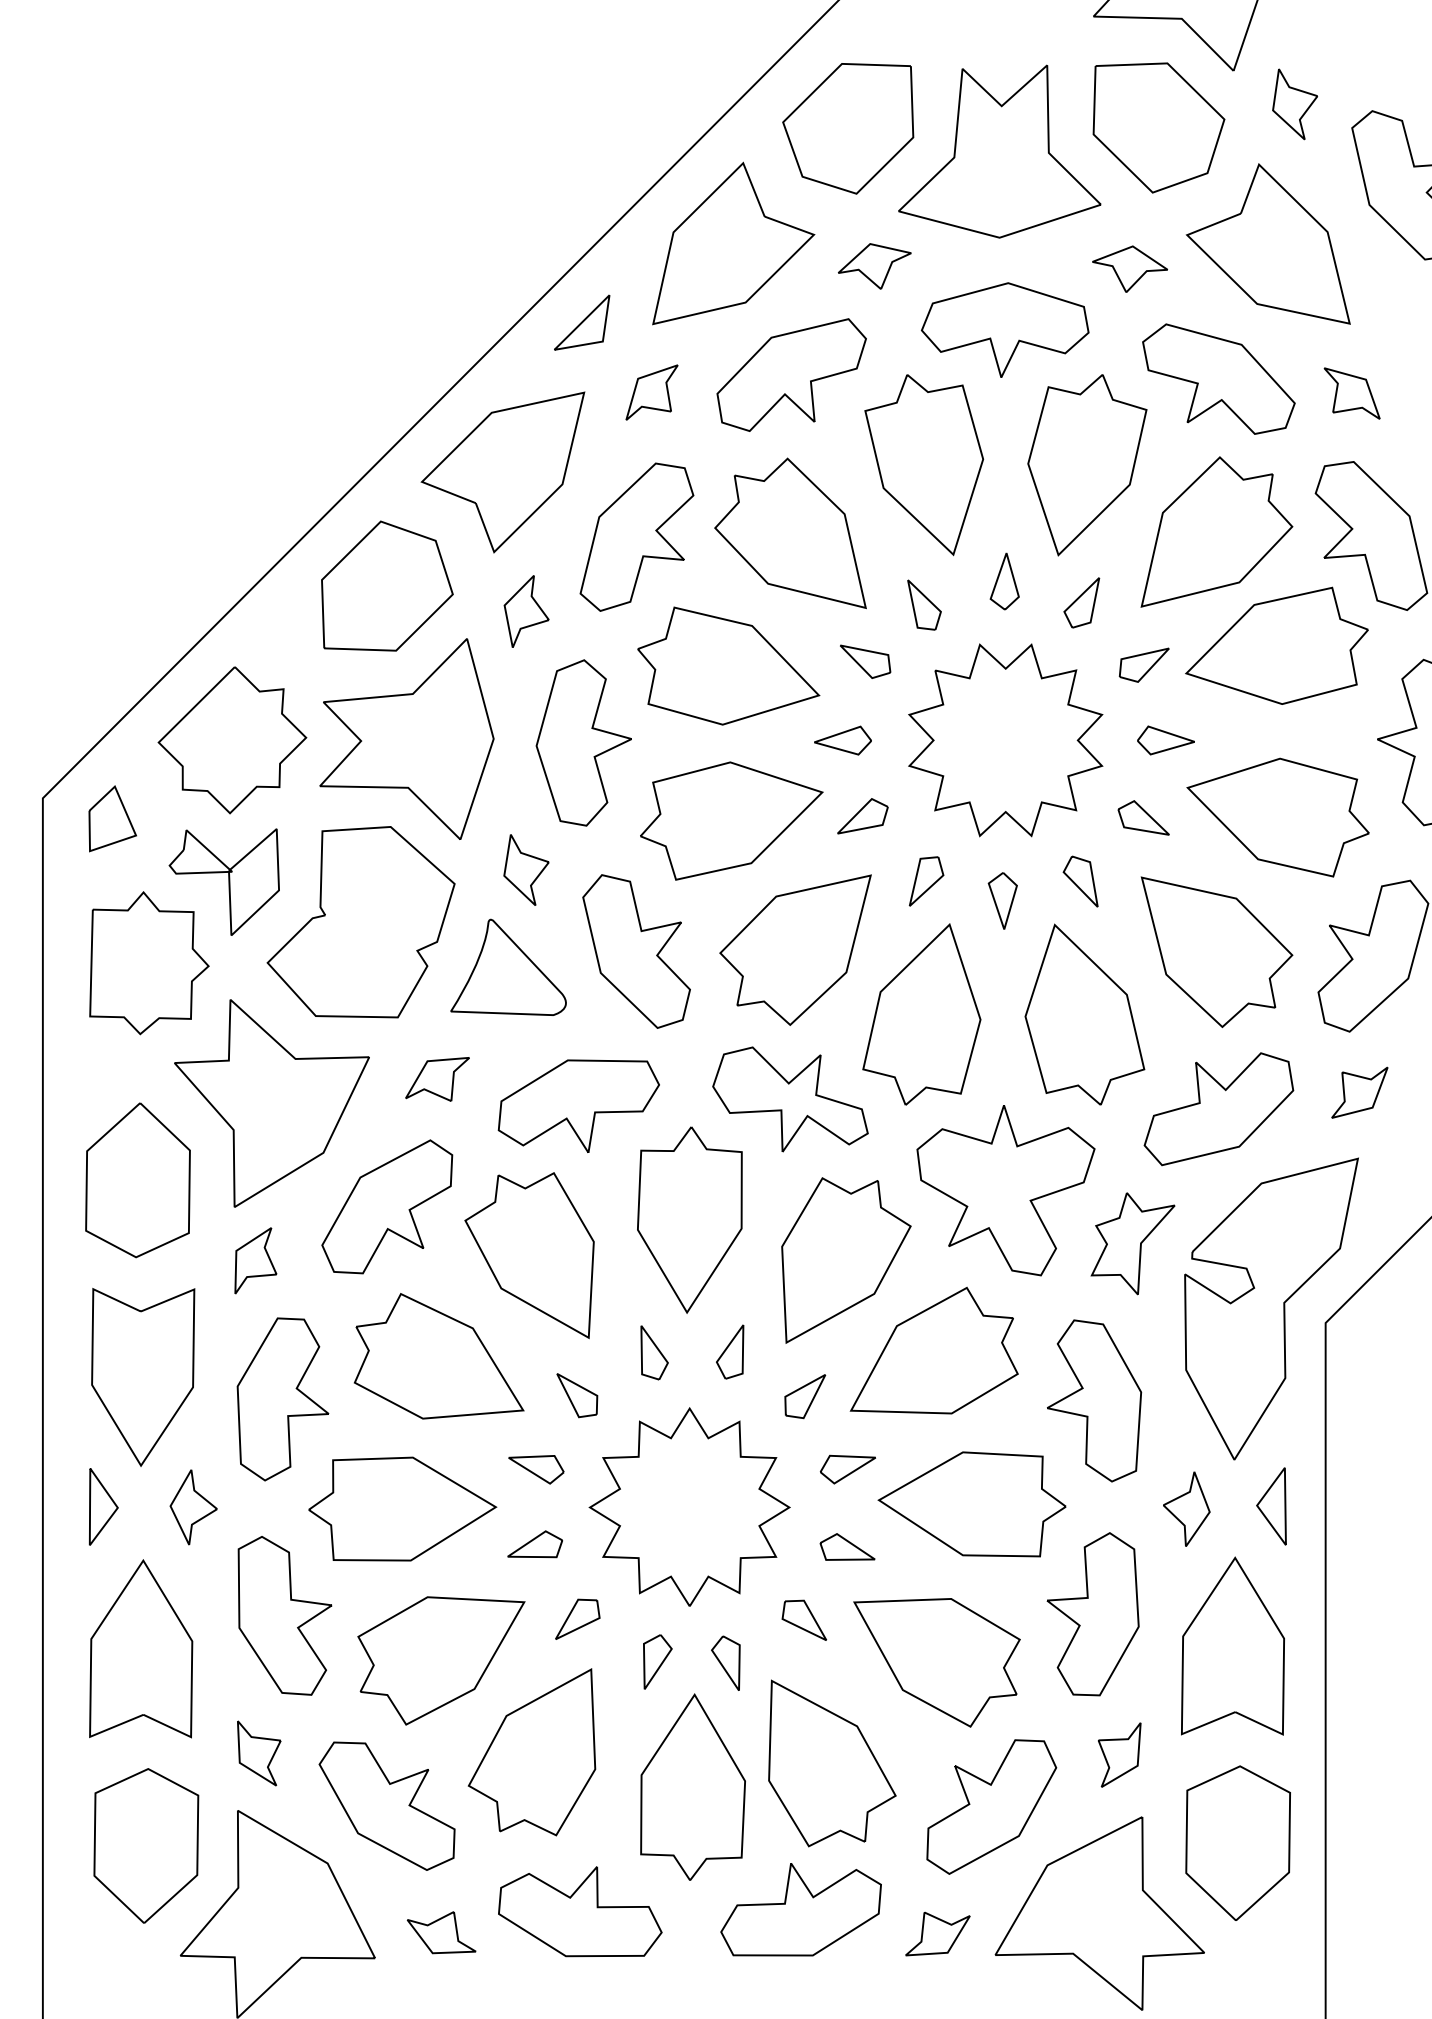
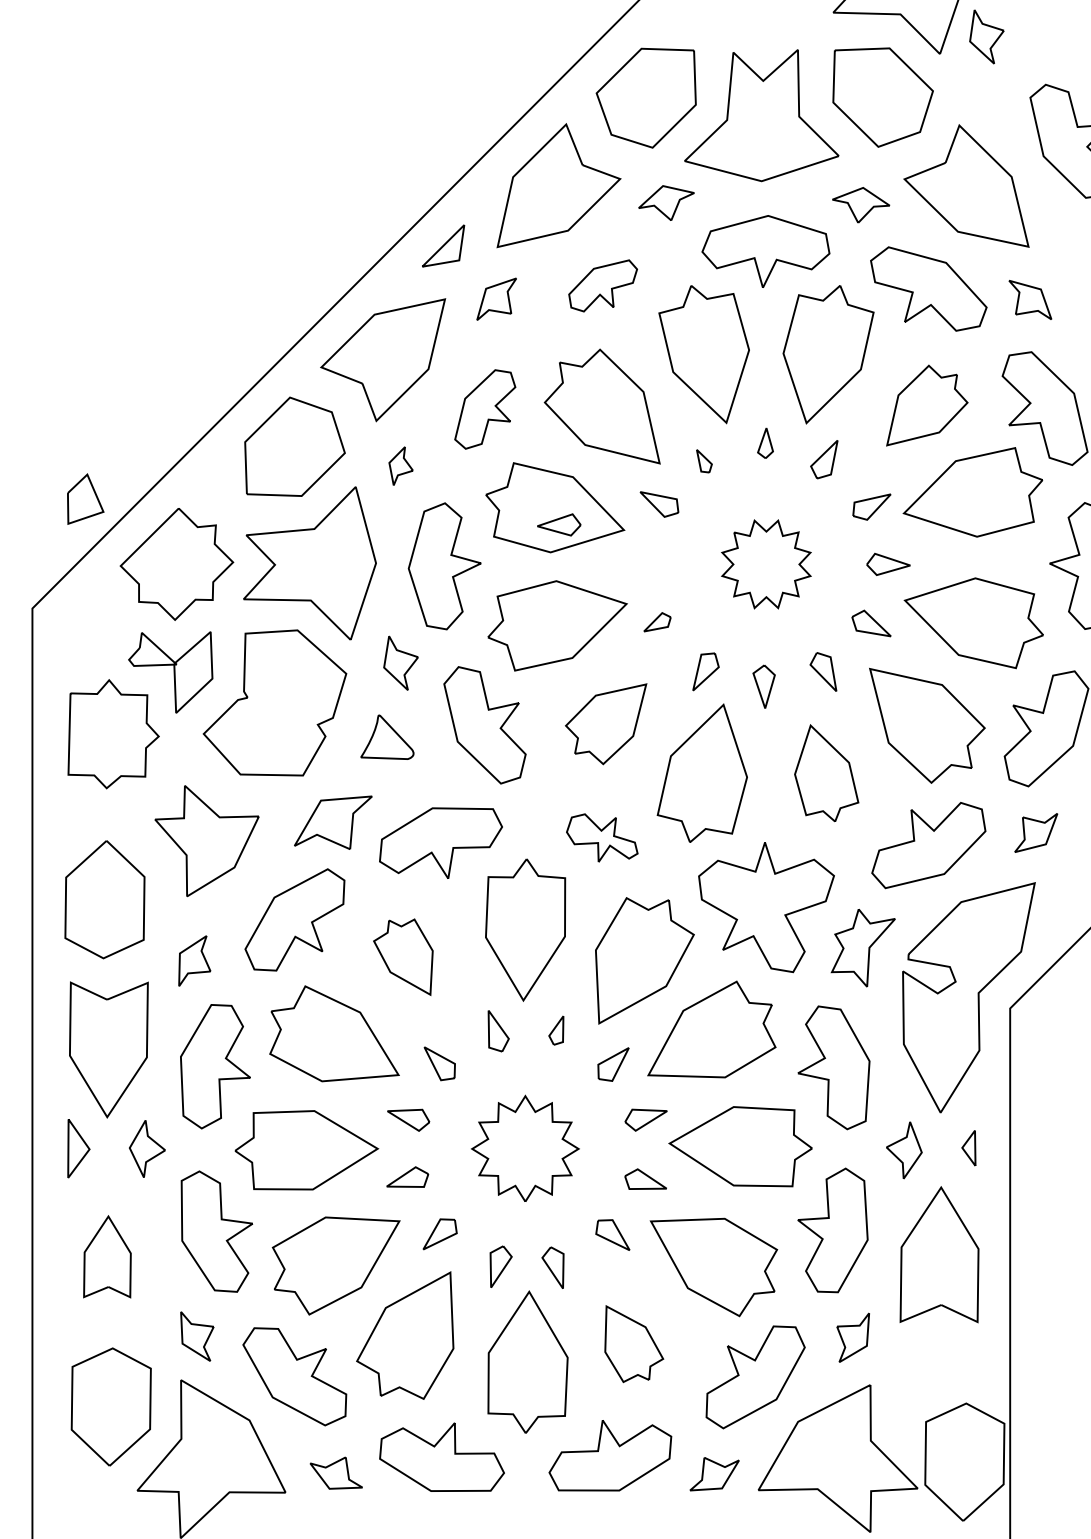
part: (1294, 104) -> (986, 37), moved
part: (791, 374) -> (603, 285), size x0.6
part: (1216, 531) -> (926, 405), size x0.7
part: (636, 536) -> (484, 408), size x0.7
part: (1004, 581) -> (765, 443), size x0.7
part: (924, 604) -> (704, 460), size x0.6
part: (526, 611) -> (401, 466), size x0.7
part: (842, 740) -> (558, 524), moved
part: (1005, 740) -> (766, 564), size x0.6
part: (862, 816) -> (657, 622), size x0.7
part: (112, 818) -> (85, 498), moved
part: (795, 949) -> (606, 723), size x0.7
part: (508, 966) -> (387, 736), size x0.6
part: (1084, 1014) -> (826, 773), size x0.7
part: (437, 1079) -> (333, 822), size x1.6
part: (790, 1099) -> (602, 838), size x0.6
part: (271, 1103) -> (206, 841), size x0.7
part: (529, 1255) -> (403, 957), size x0.6
part: (730, 1351) -> (556, 1030), size x0.7
part: (689, 1506) -> (525, 1148), size x0.7
part: (1271, 1506) -> (968, 1148), size x0.6
part: (141, 1648) -> (107, 1256), size x0.6
part: (832, 1763) -> (634, 1344), size x0.6
part: (1237, 1842) -> (964, 1461), moved

